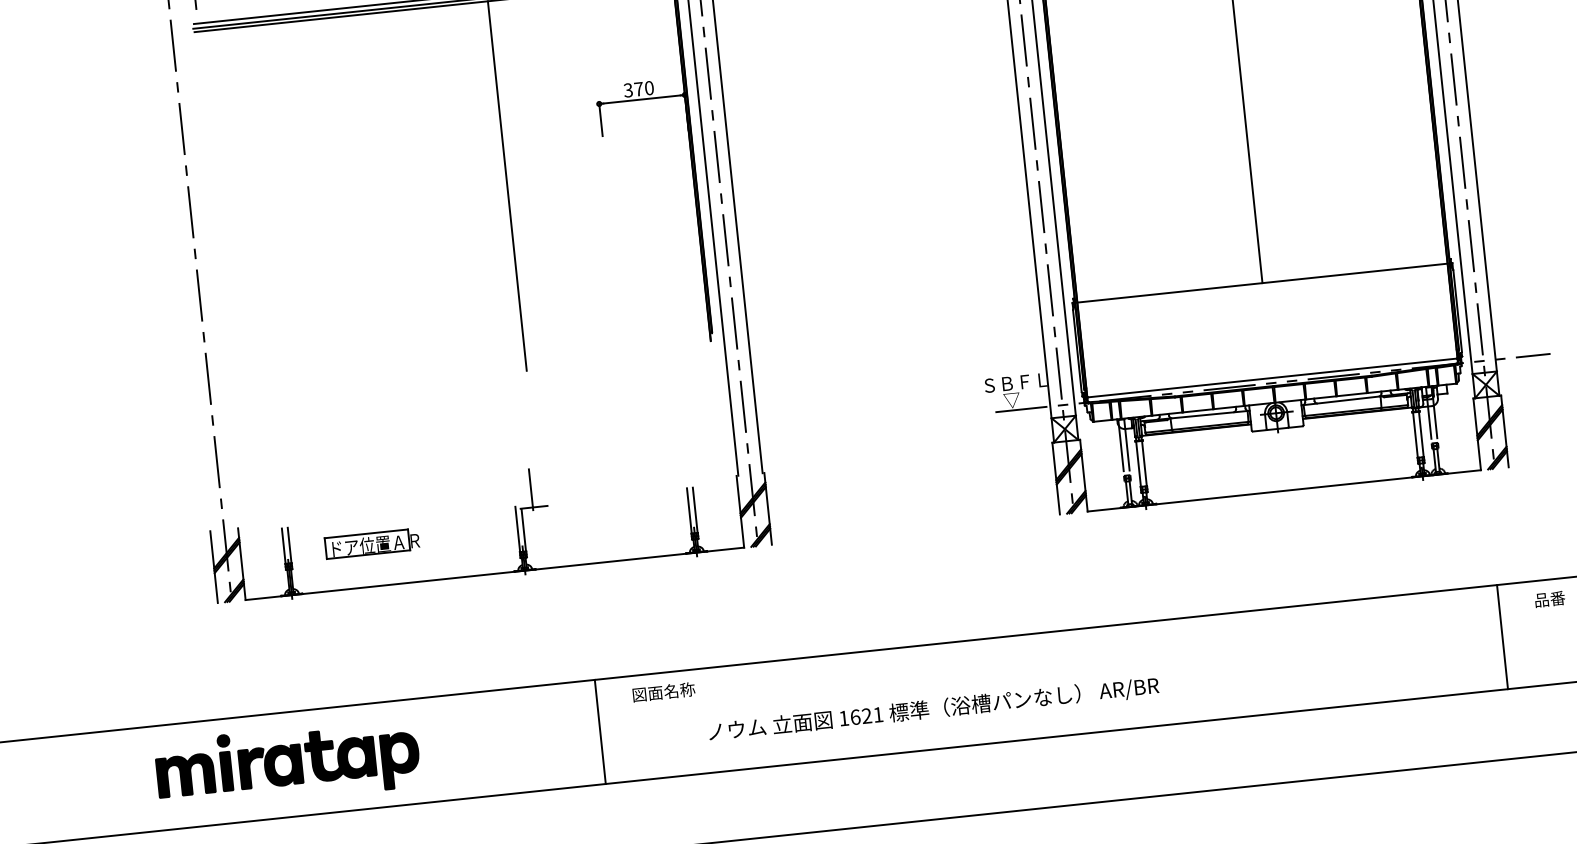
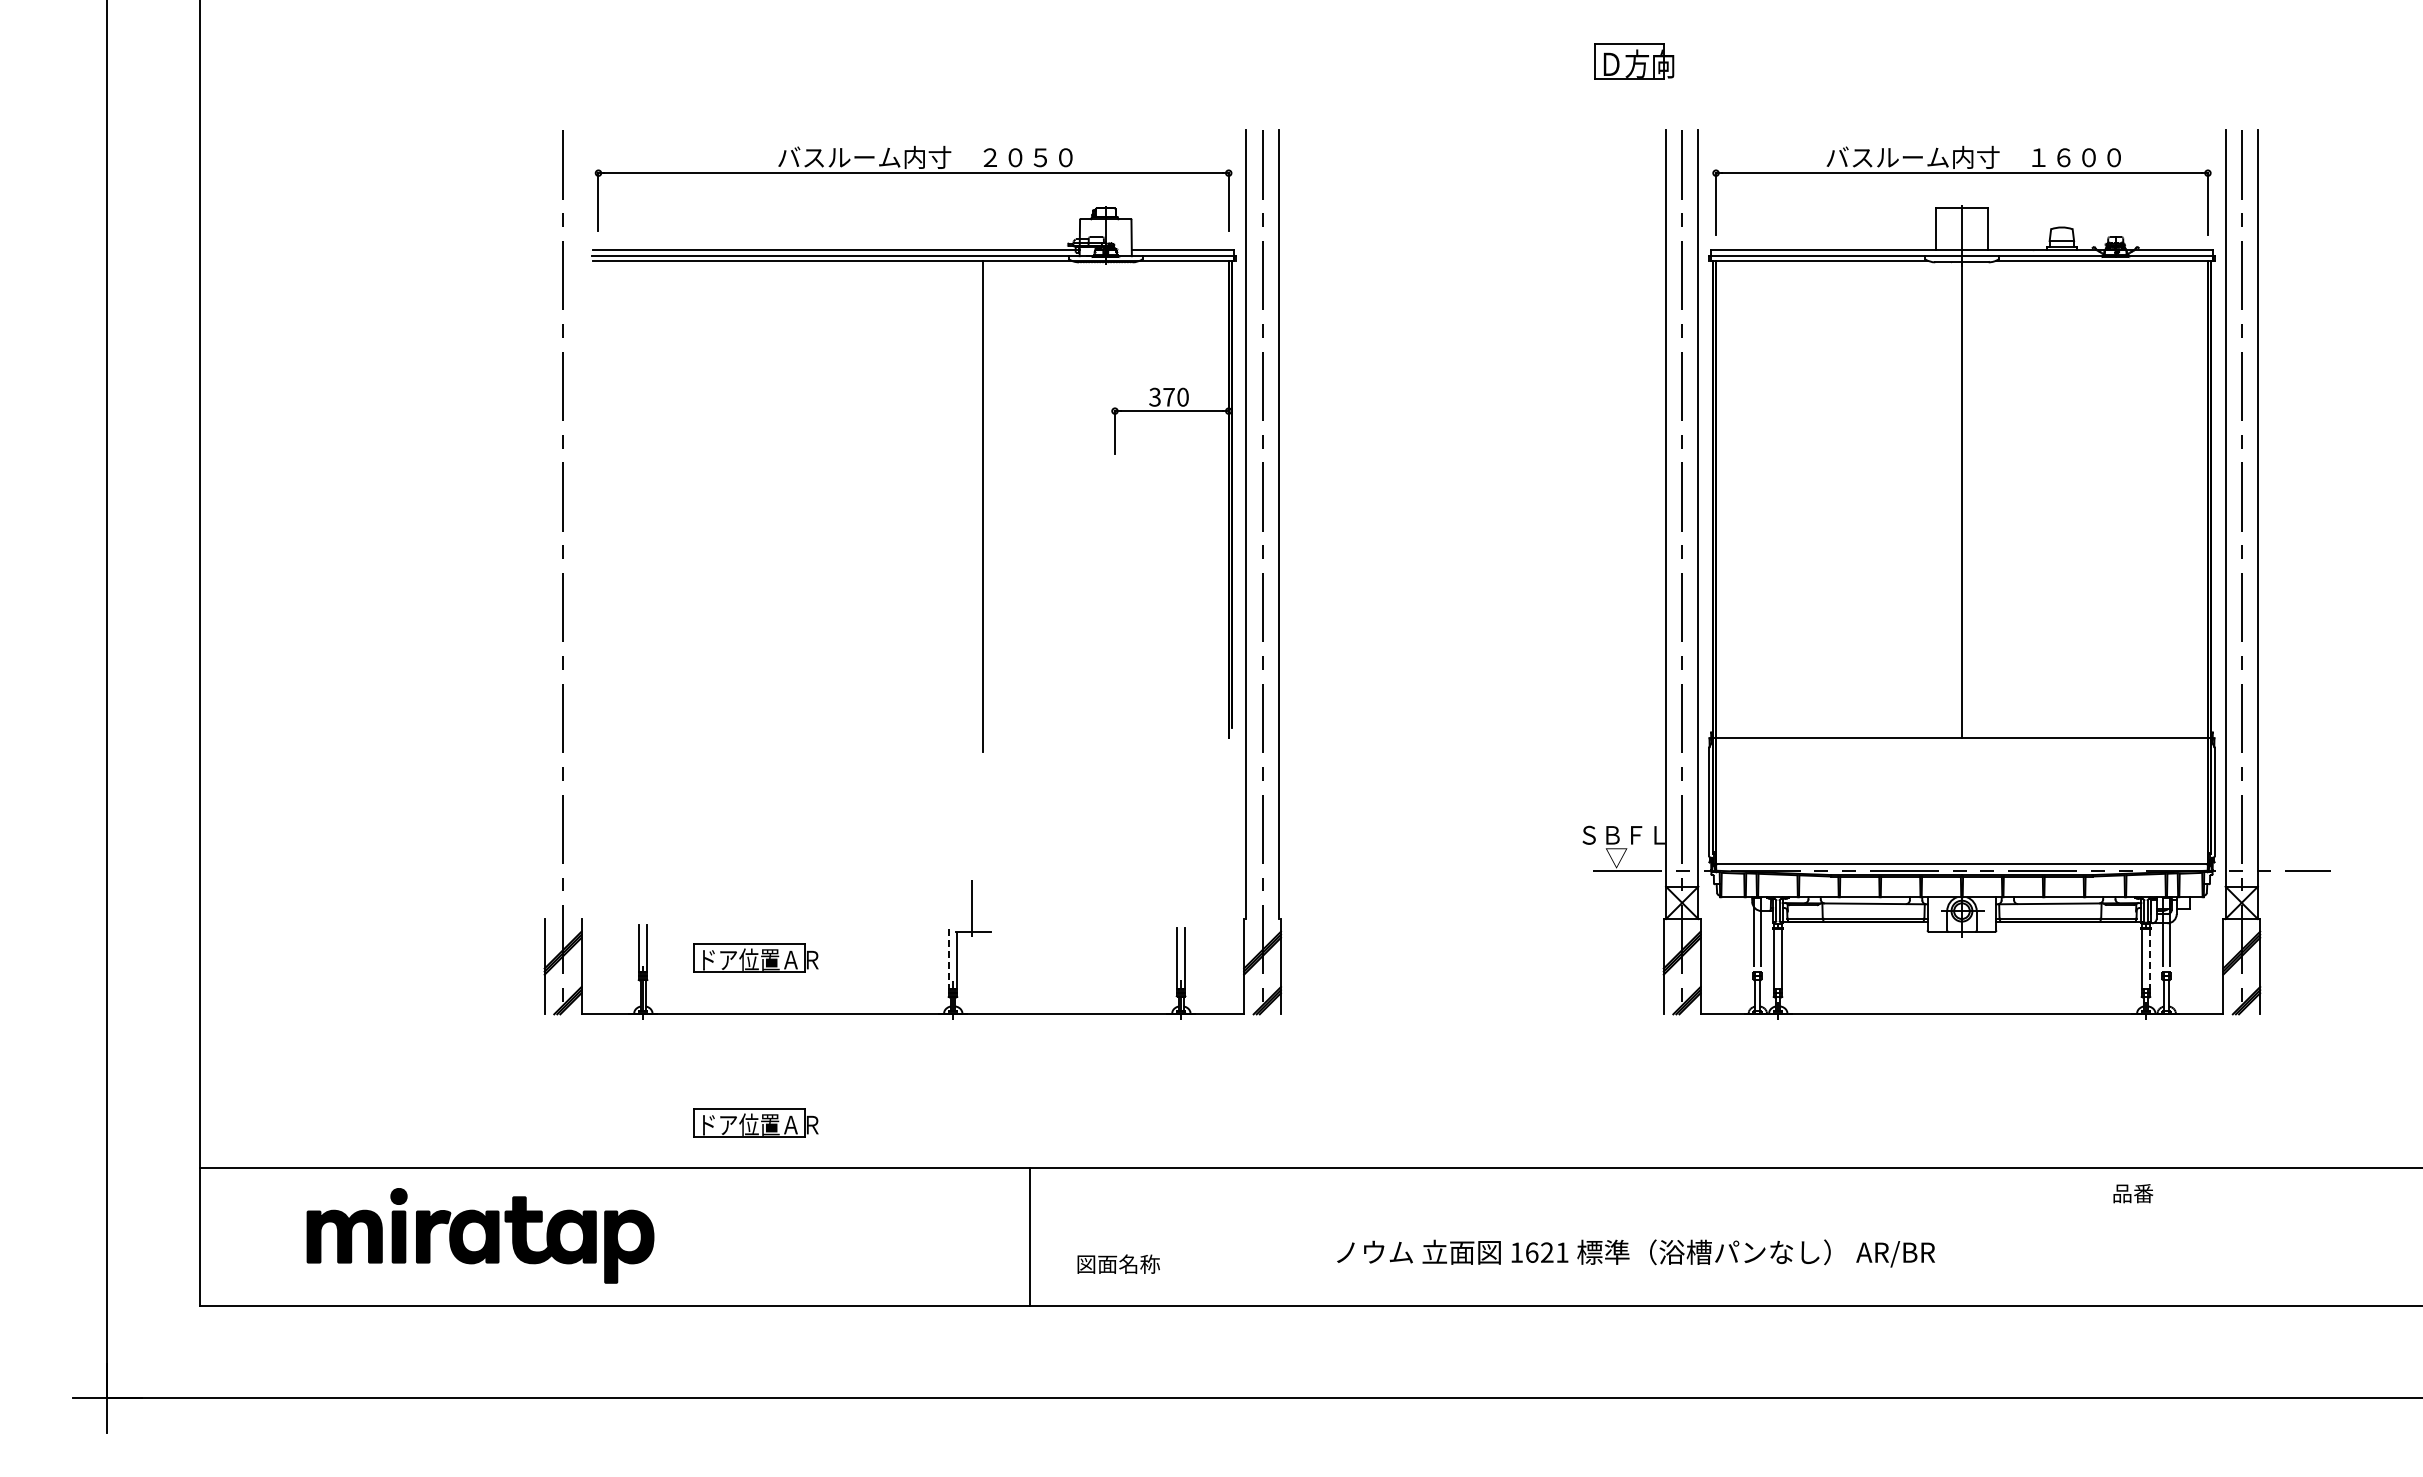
line: (1421, 434) -> (2149, 959), solid -> dashed
line: (518, 529) -> (949, 959), solid -> dashed
text: (1550, 599) -> (2133, 1193), moved
line: (1502, 636) -> (2228, 1236), removed
part: (385, 667) -> (755, 1122), added
text: (663, 691) -> (1118, 1263), moved
text: (933, 709) -> (1635, 1253), moved
part: (287, 763) -> (480, 1235), moved

